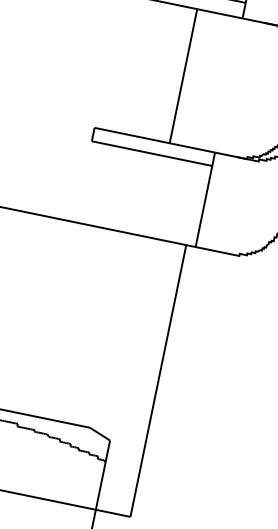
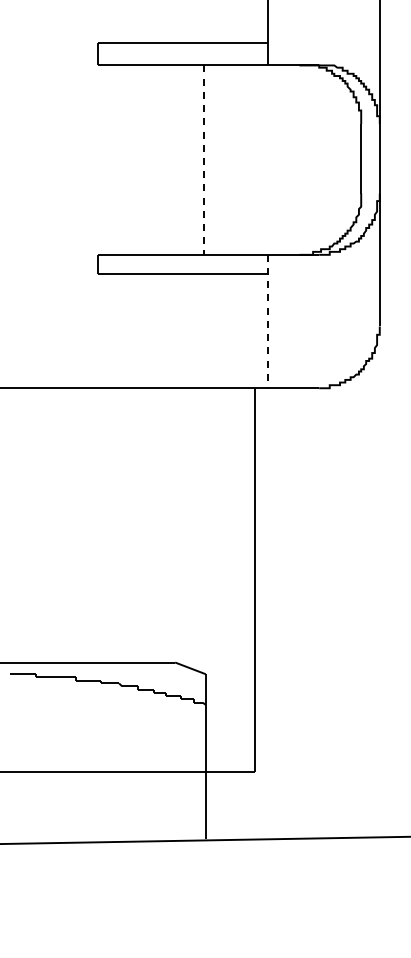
line: (183, 76) -> (203, 160), solid -> dashed
line: (205, 199) -> (267, 321), solid -> dashed

